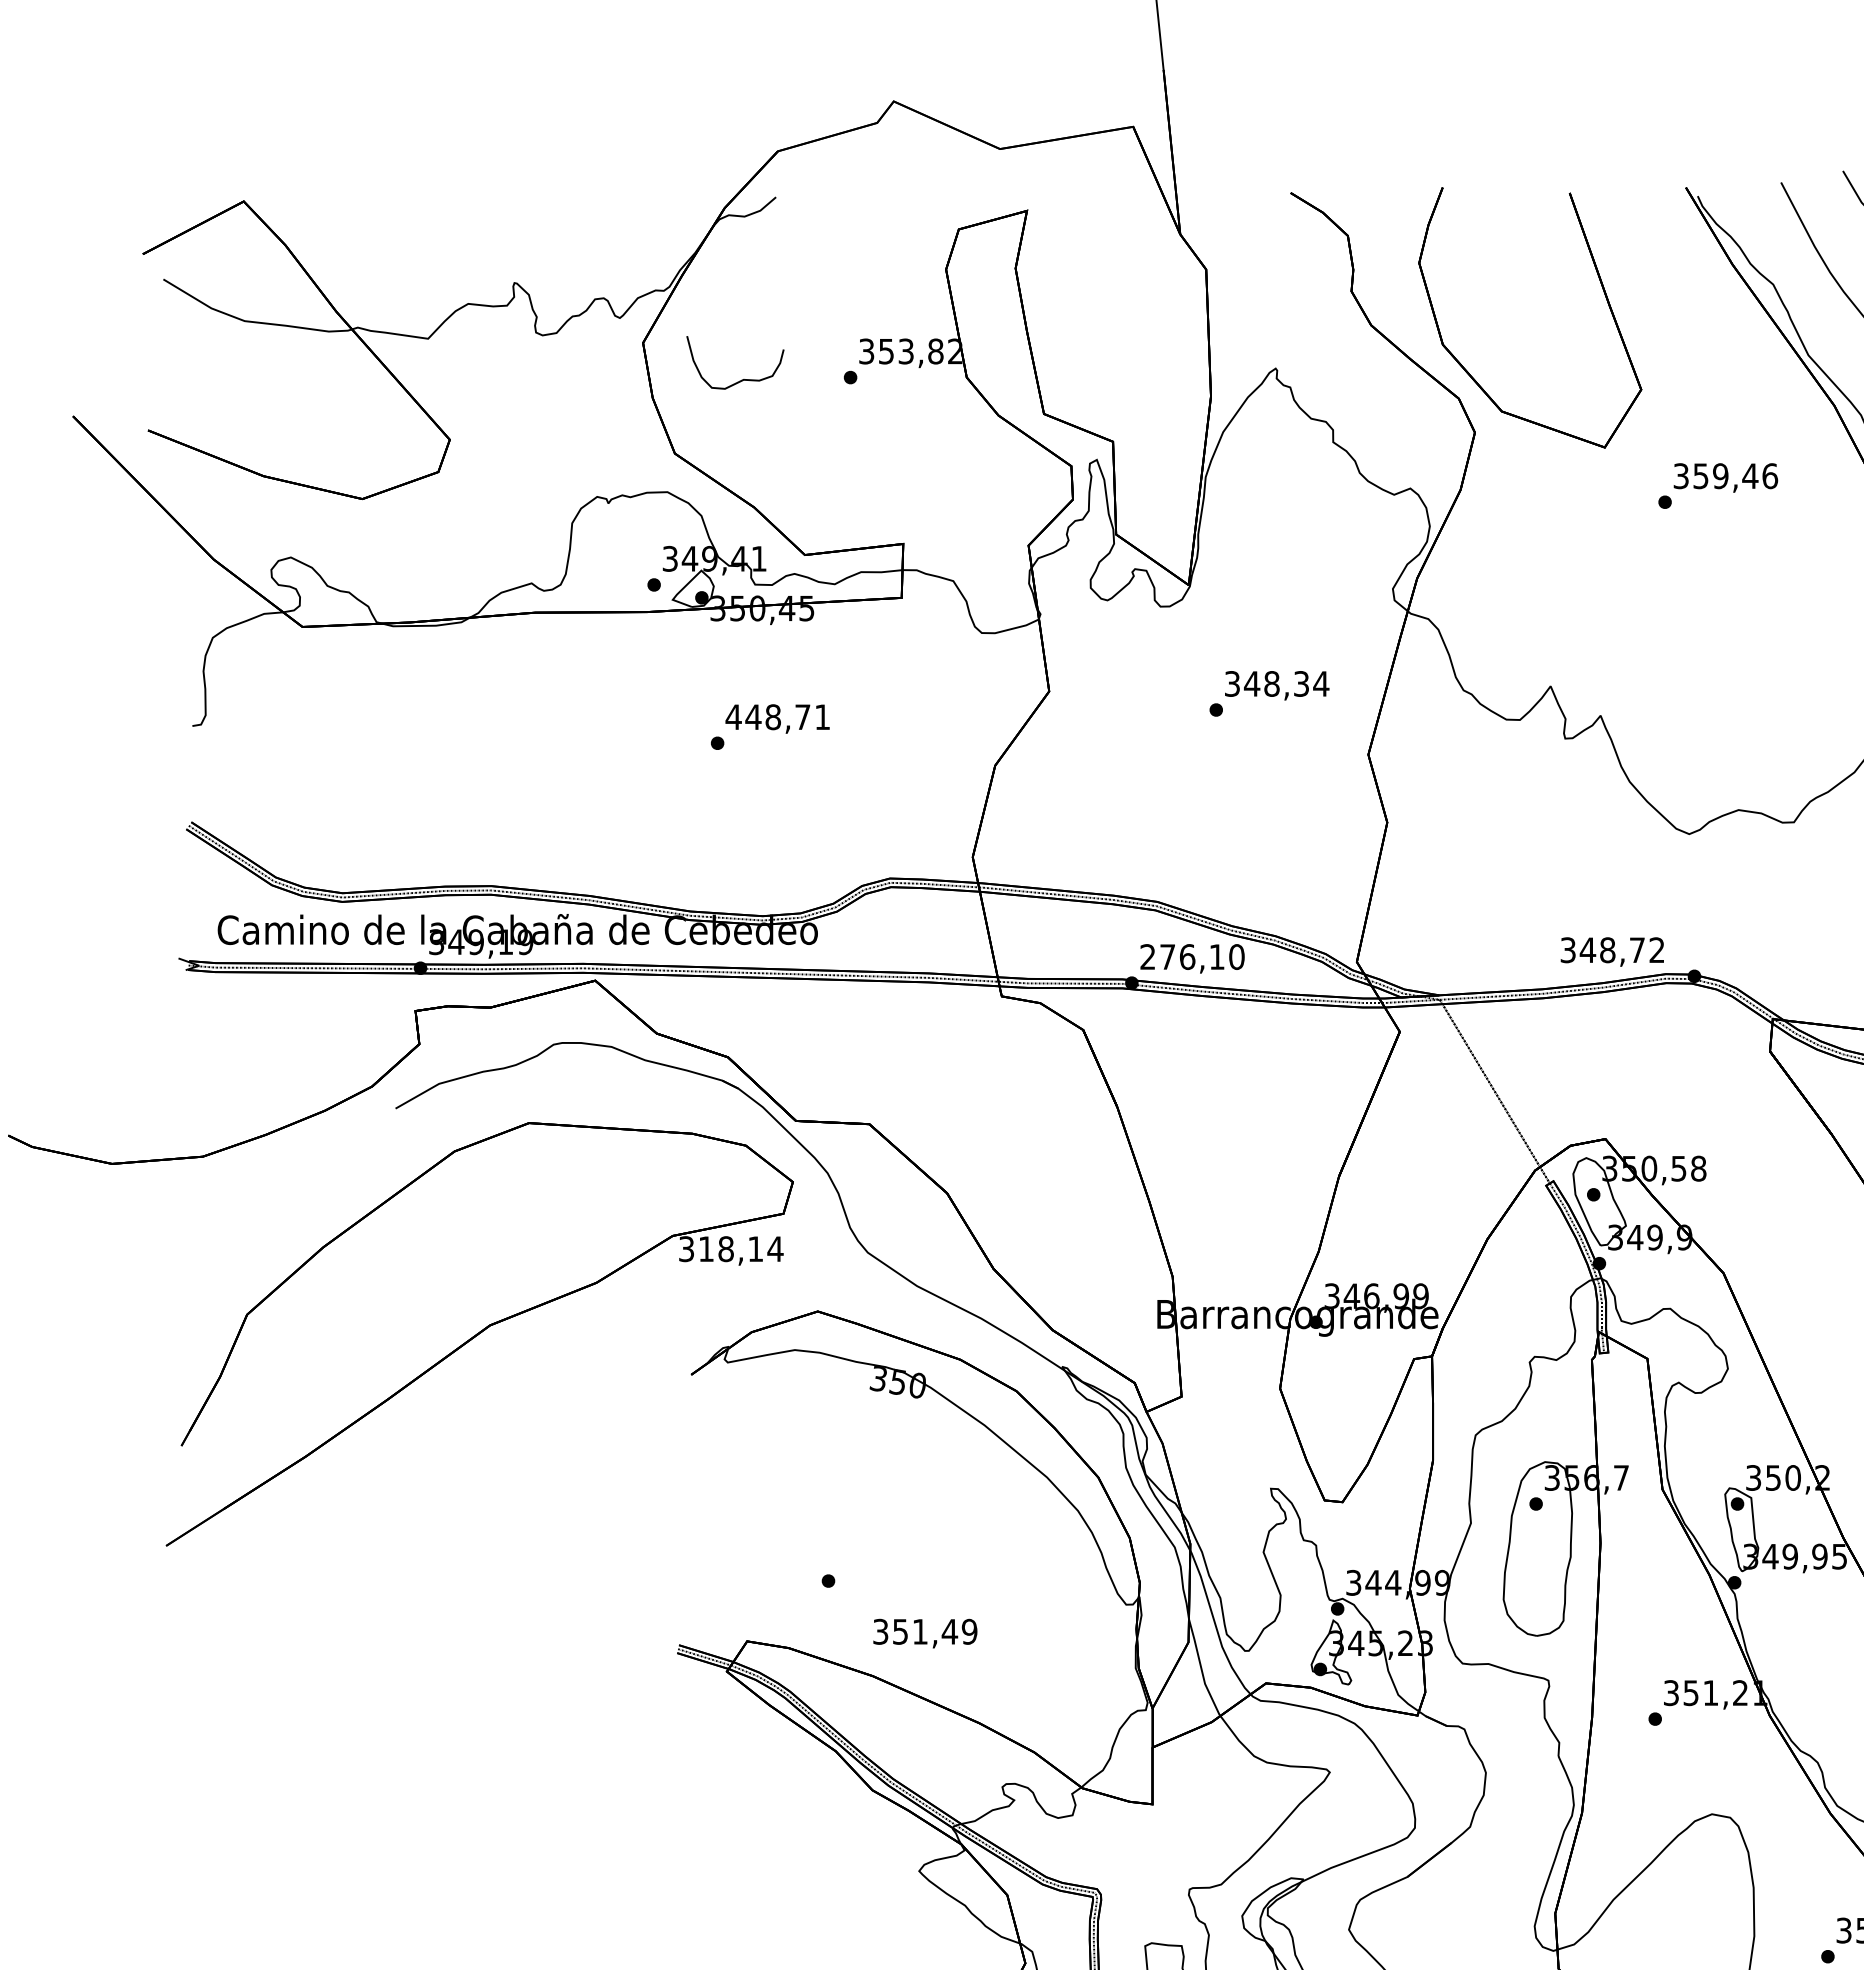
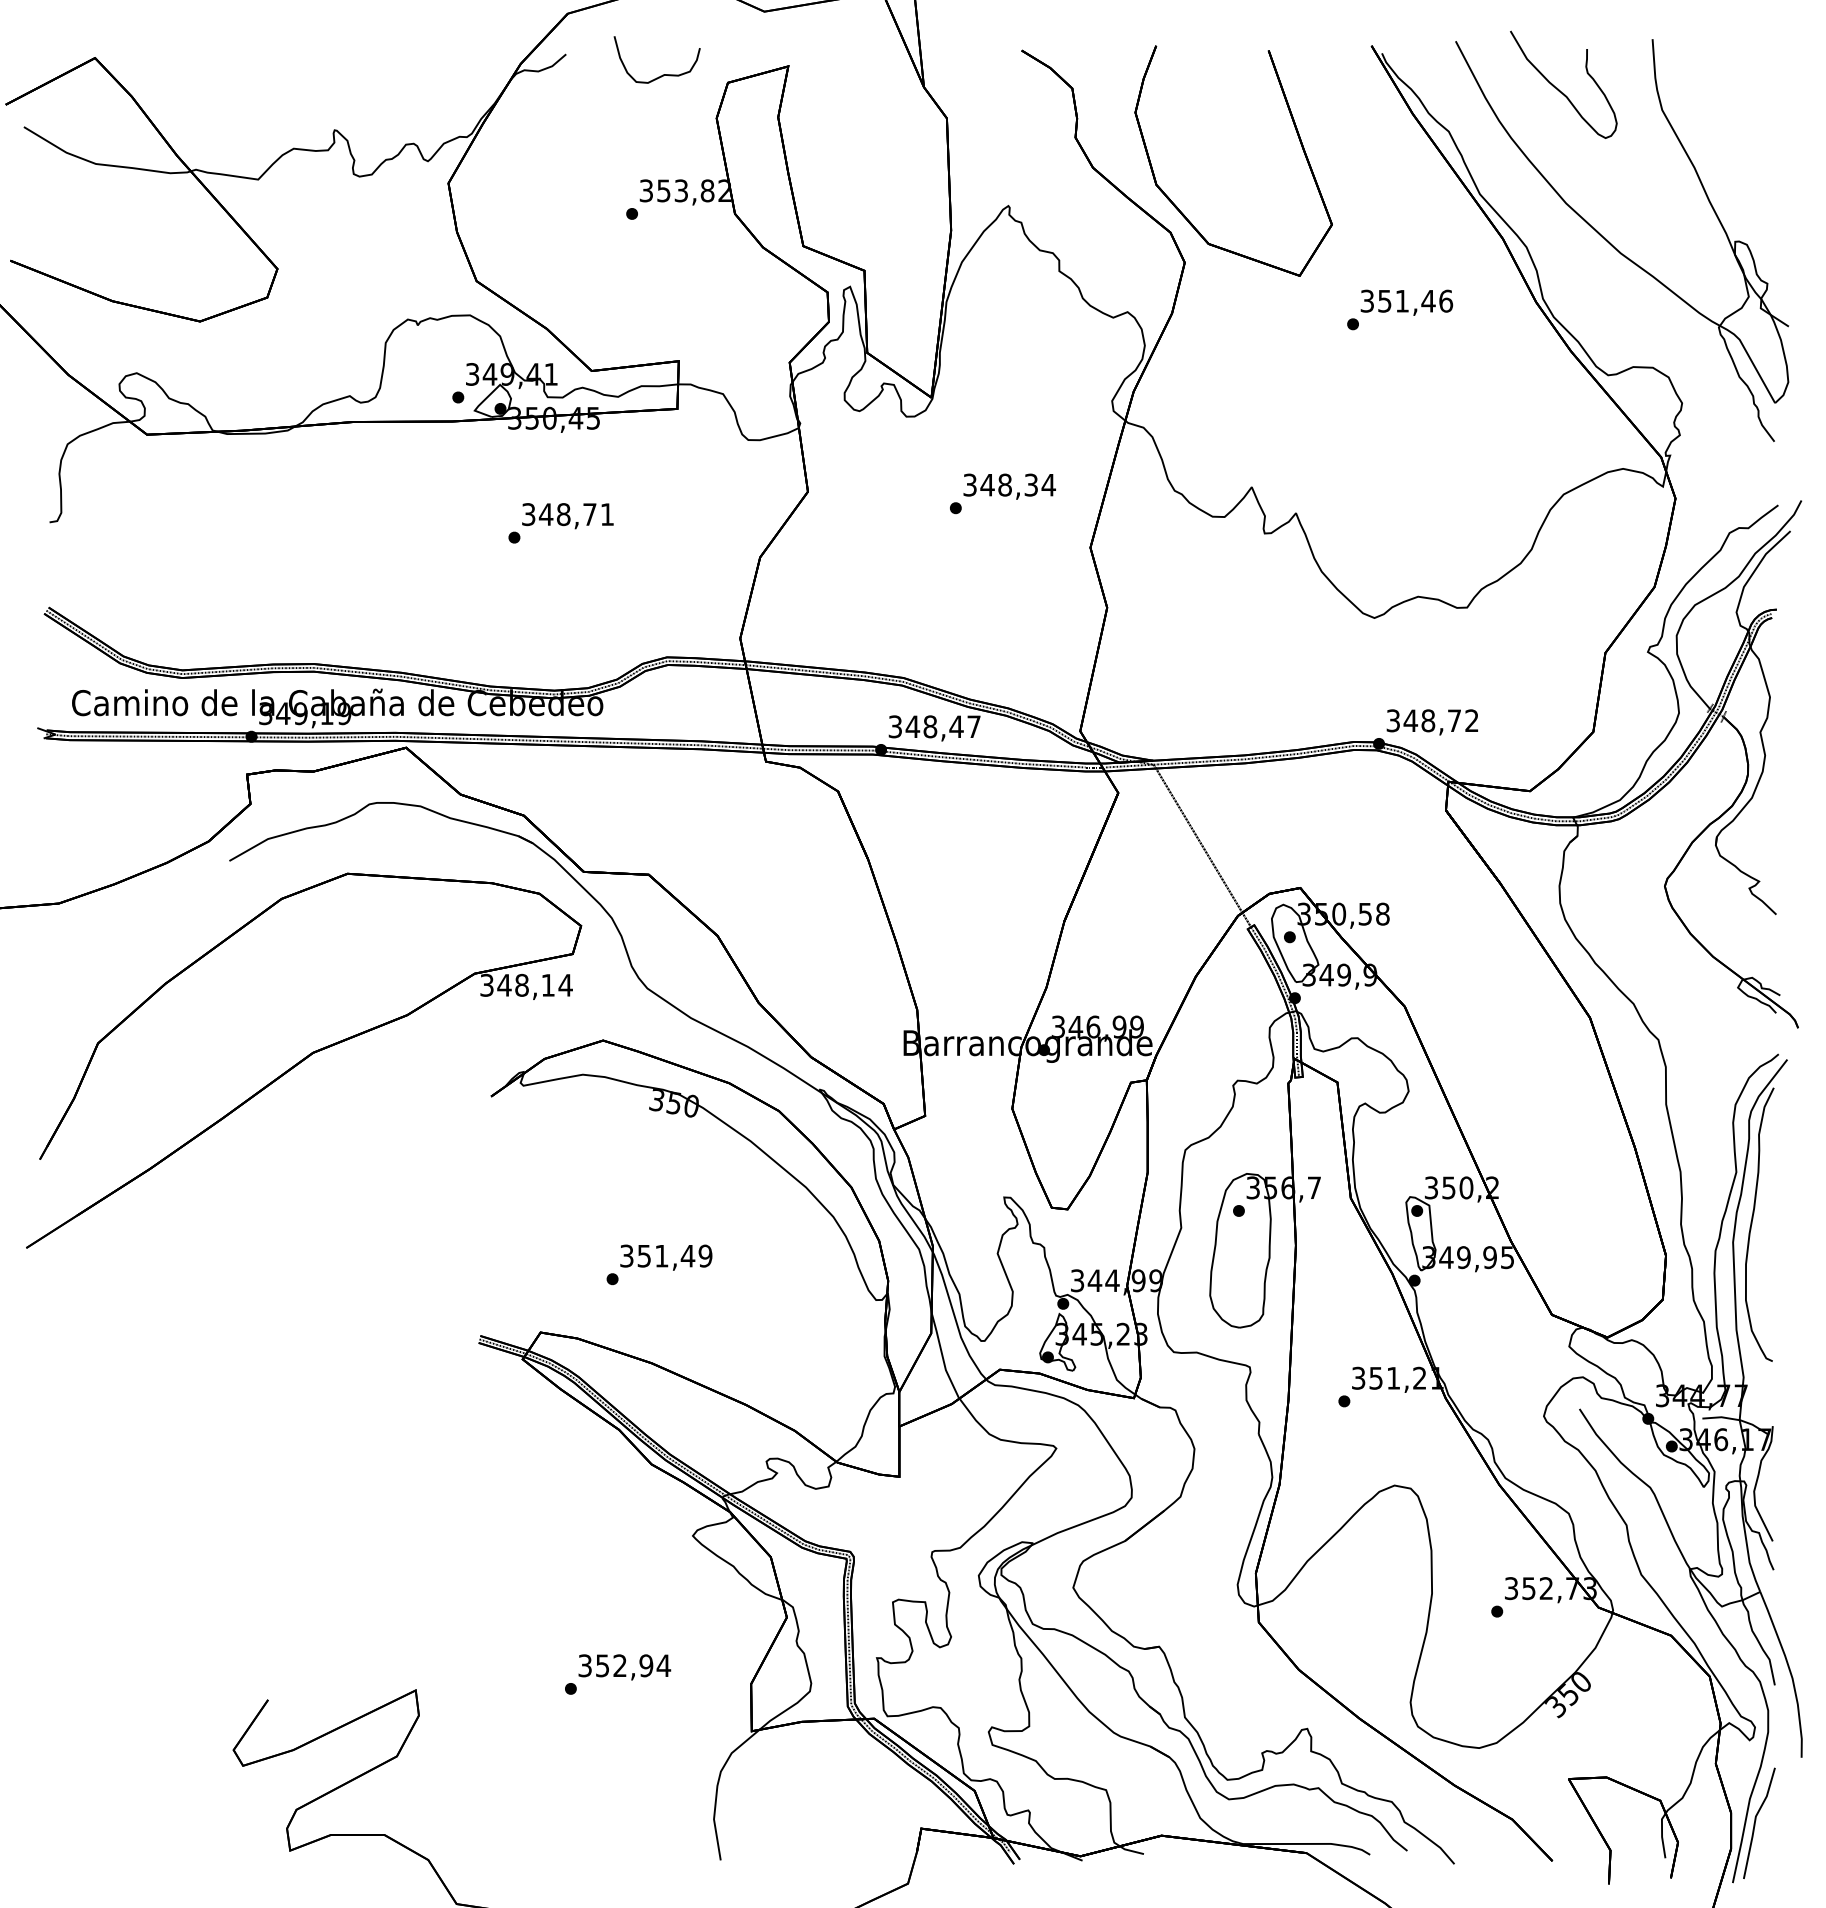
curve: (741, 379) -> (662, 74), moved
text: (1720, 475) -> (1402, 300), 359,46 -> 351,46
text: (733, 717) -> (528, 514), 448,71 -> 348,71
text: (1611, 952) -> (1431, 722), moved
text: (1192, 956) -> (934, 726), 276,10 -> 348,47
text: (706, 1249) -> (504, 985), 318,14 -> 348,14
text: (925, 1633) -> (666, 1257), moved

